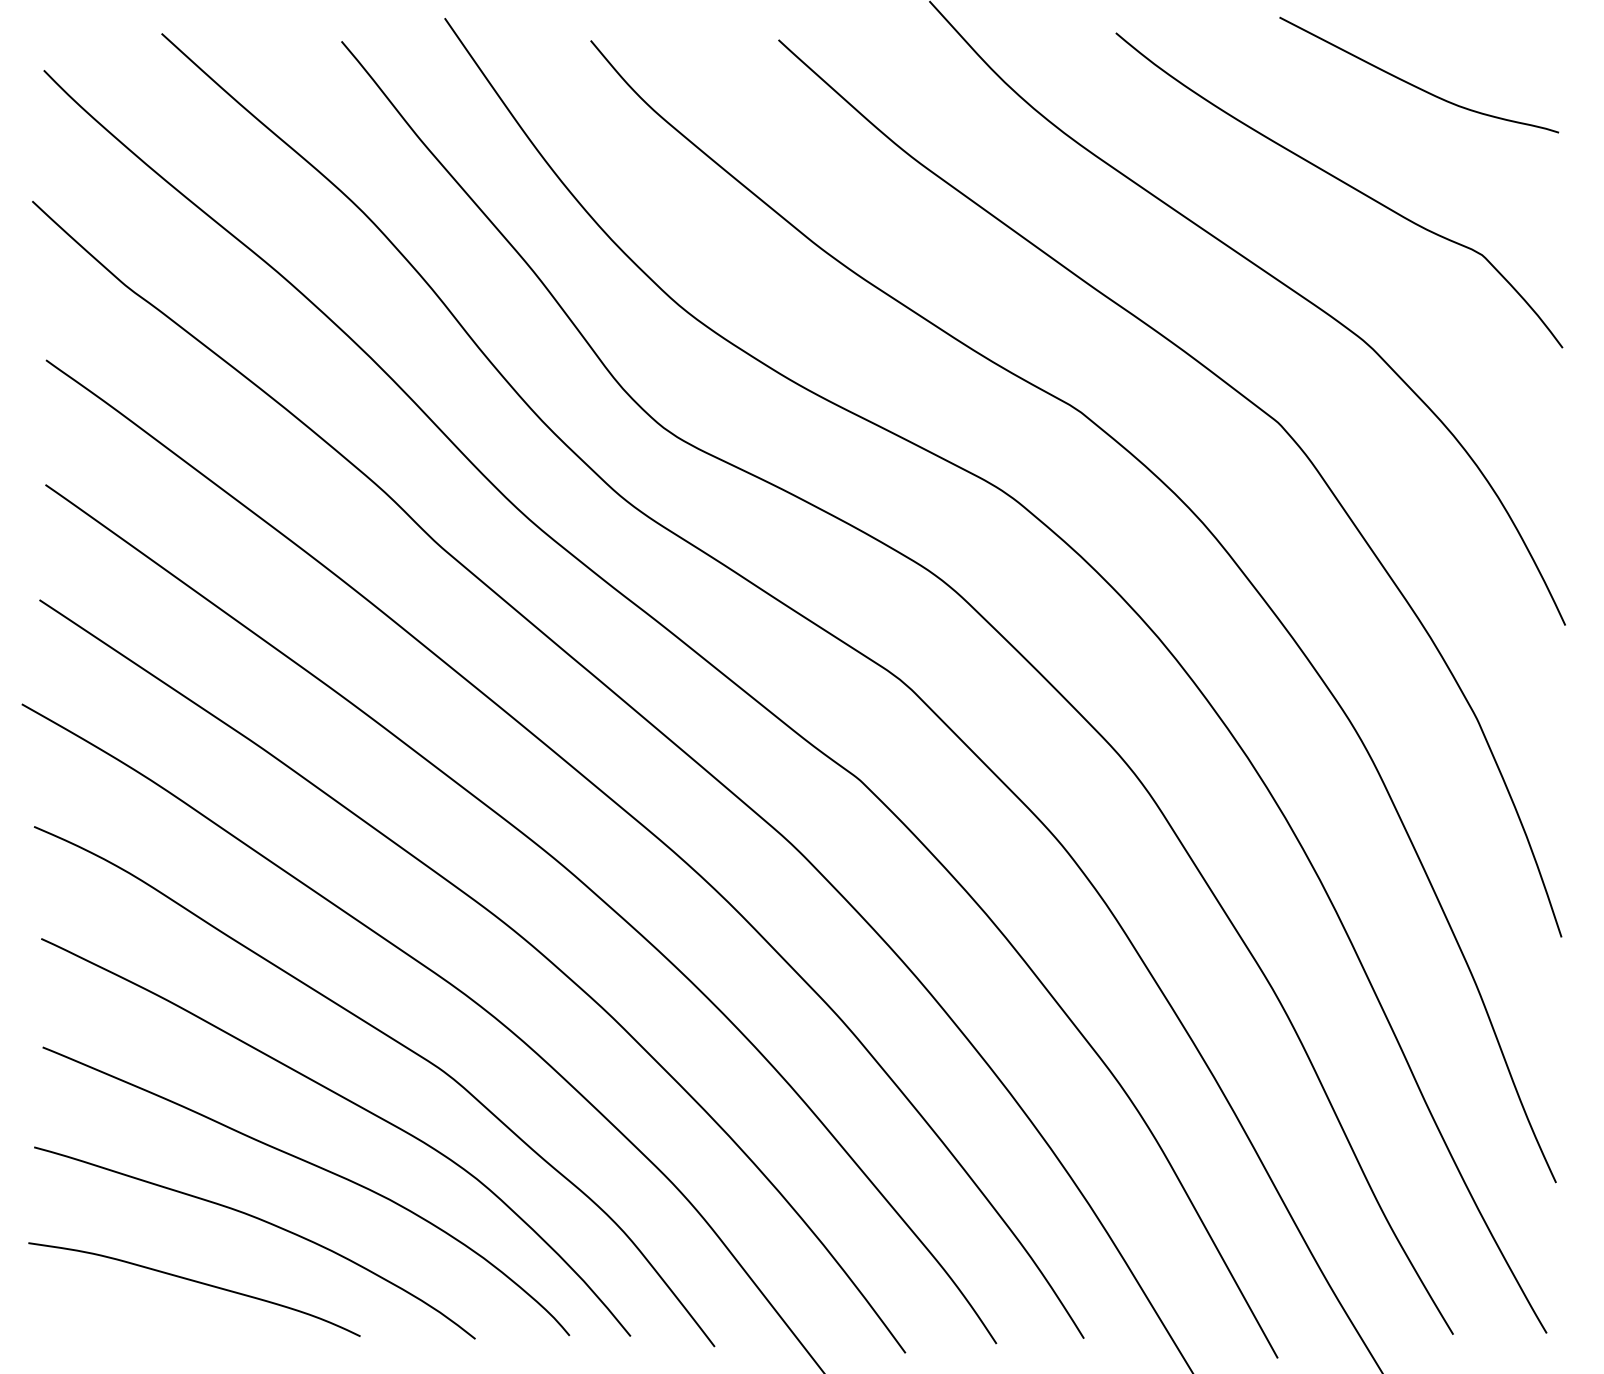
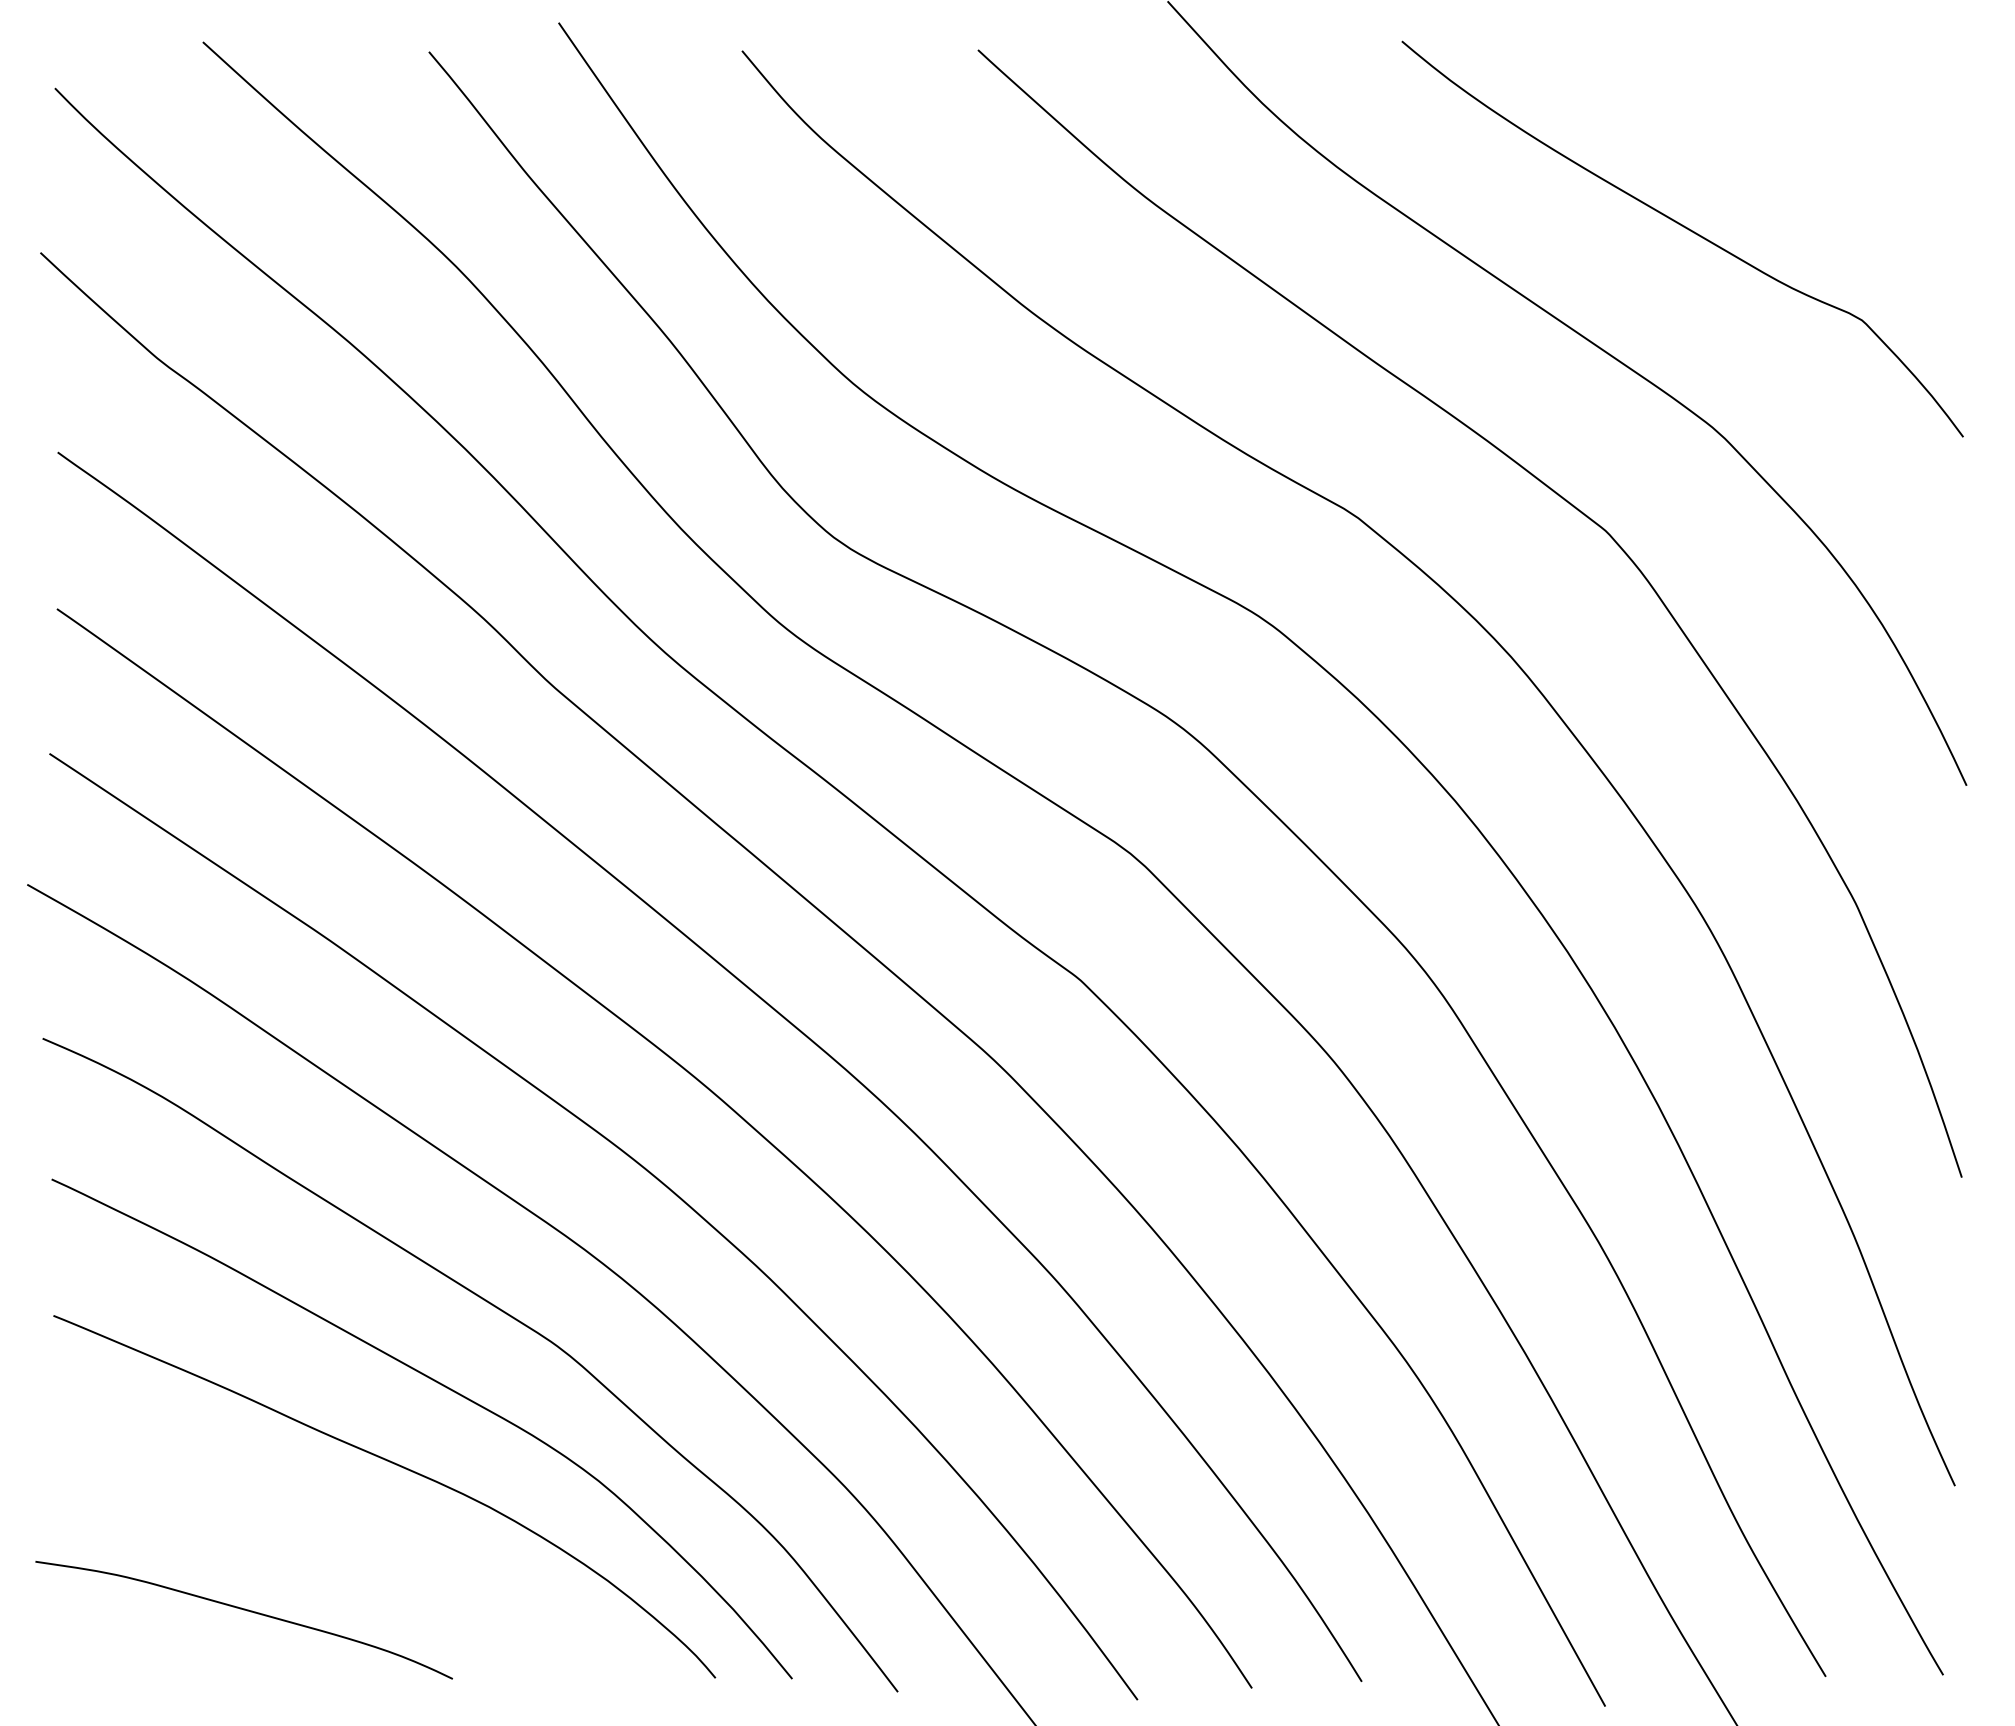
curve: (1414, 84) -> (1776, 106), removed
curve: (264, 1222) -> (332, 1535), removed

